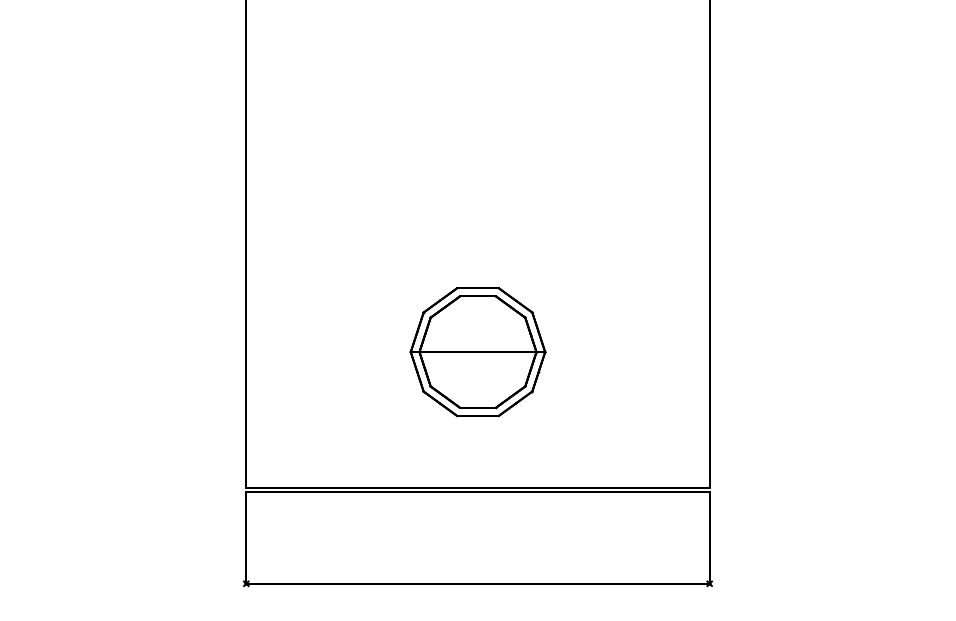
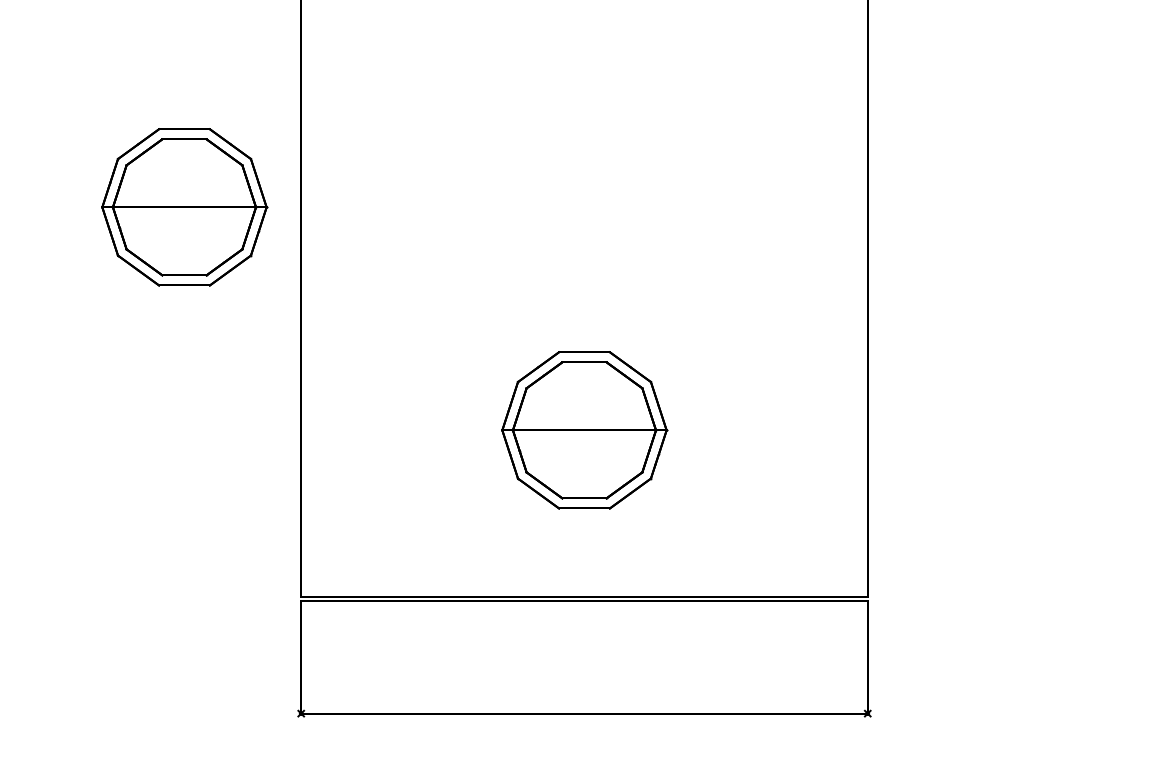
part: (150, 169) -> (184, 207), added

